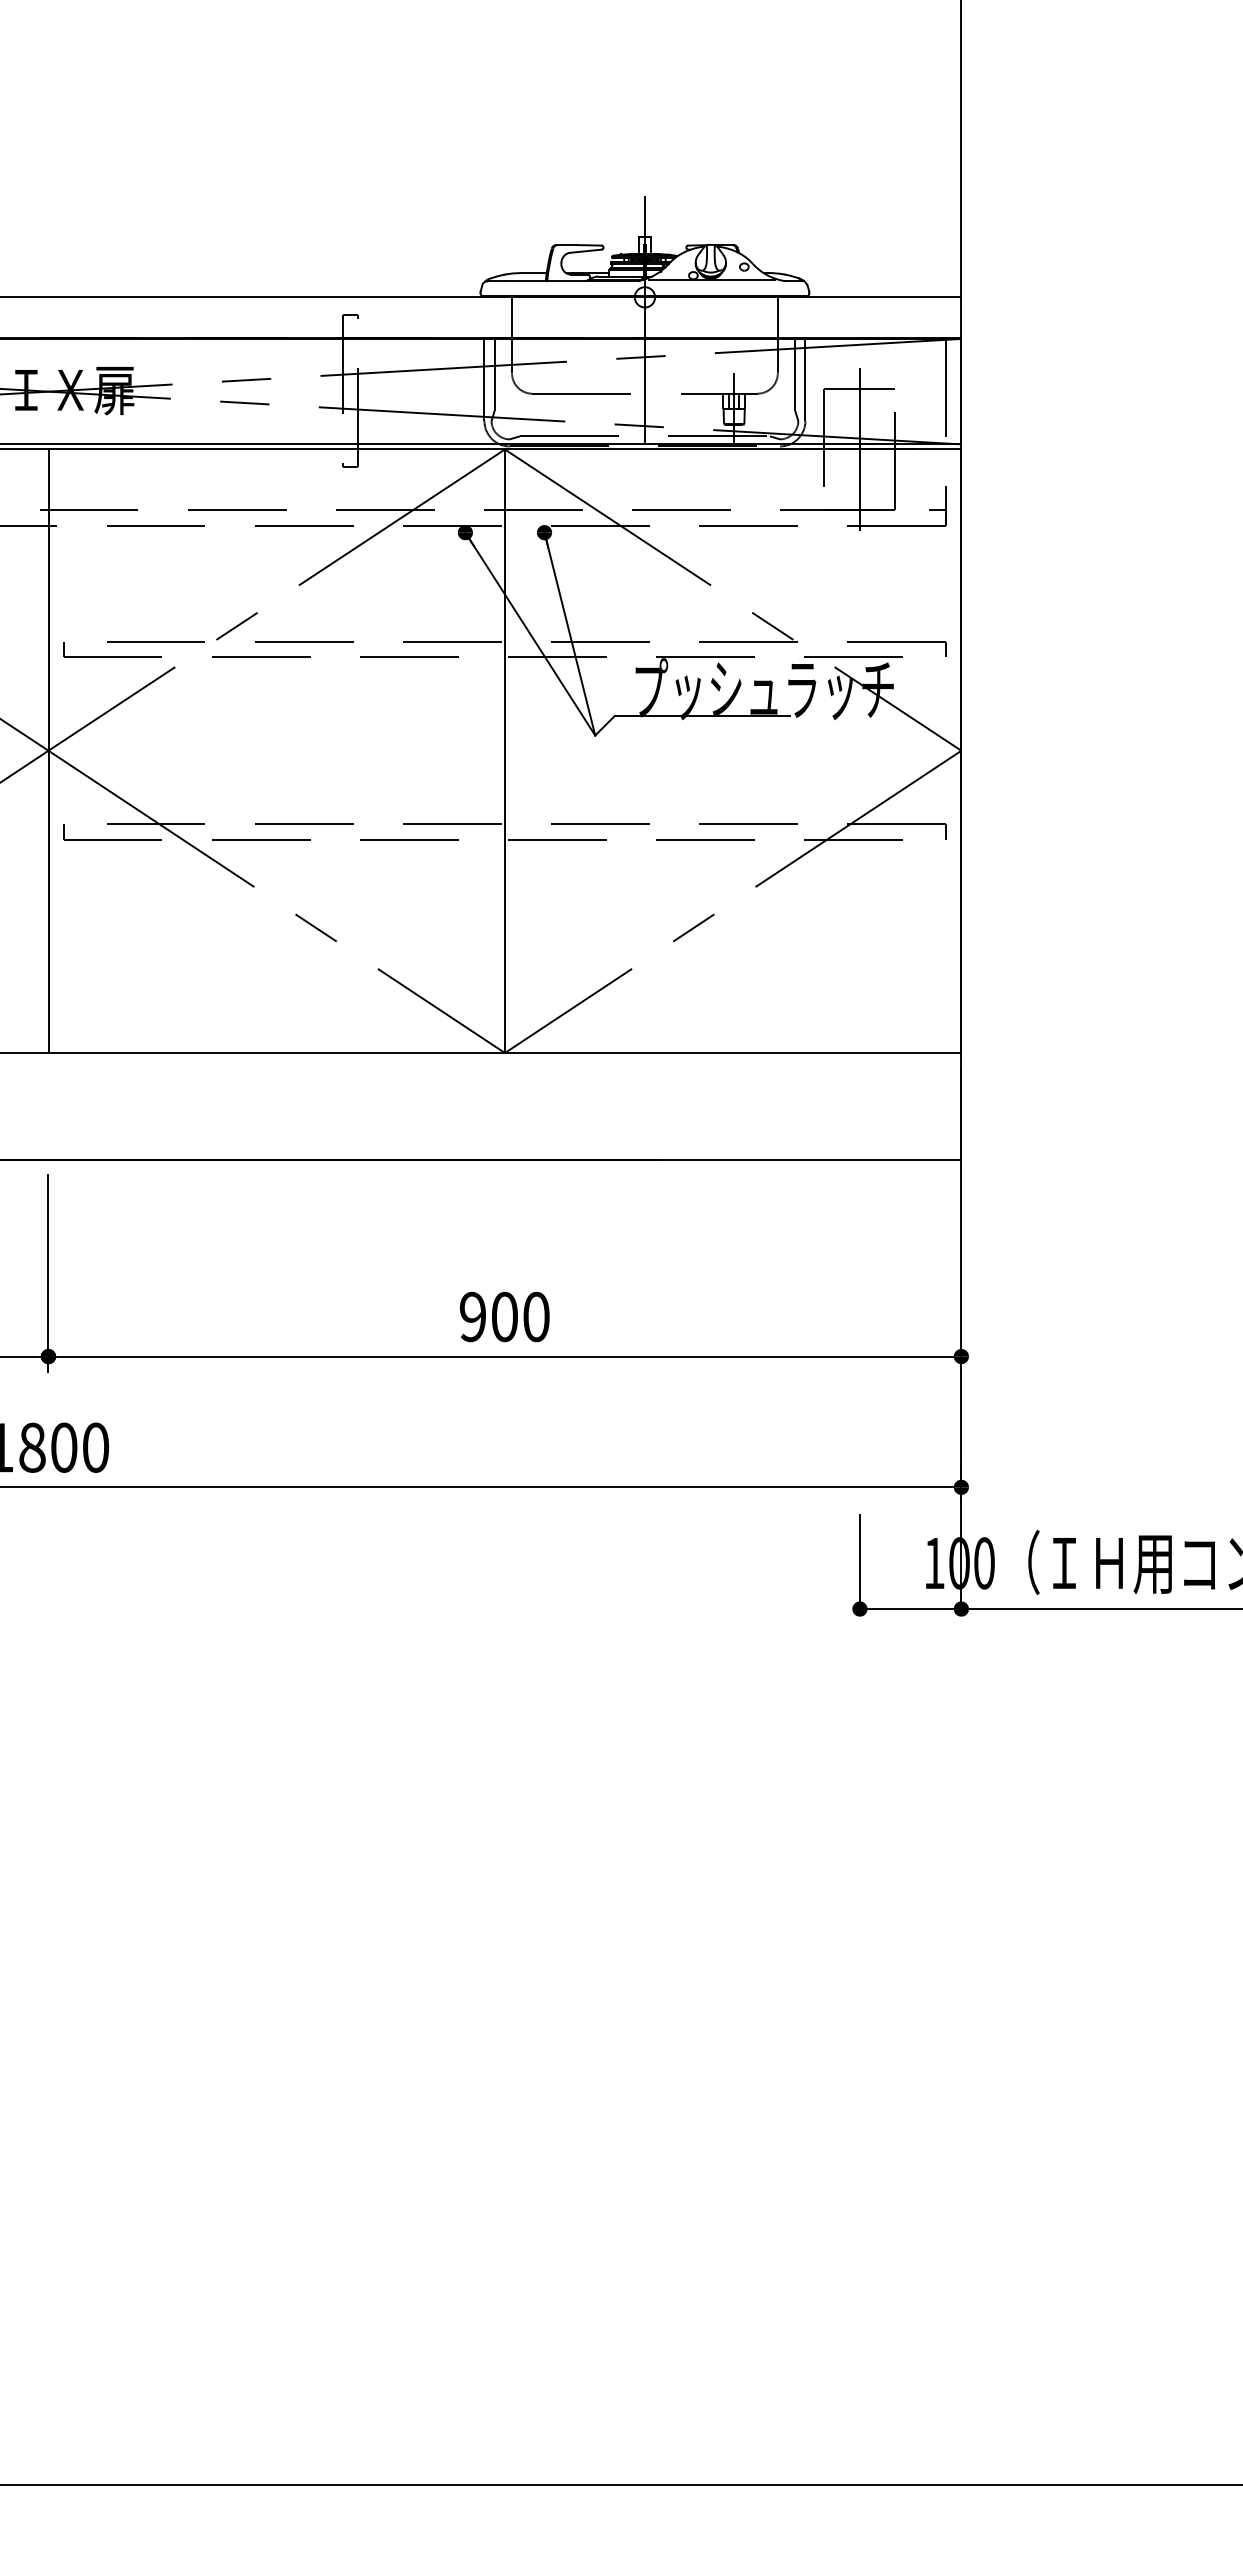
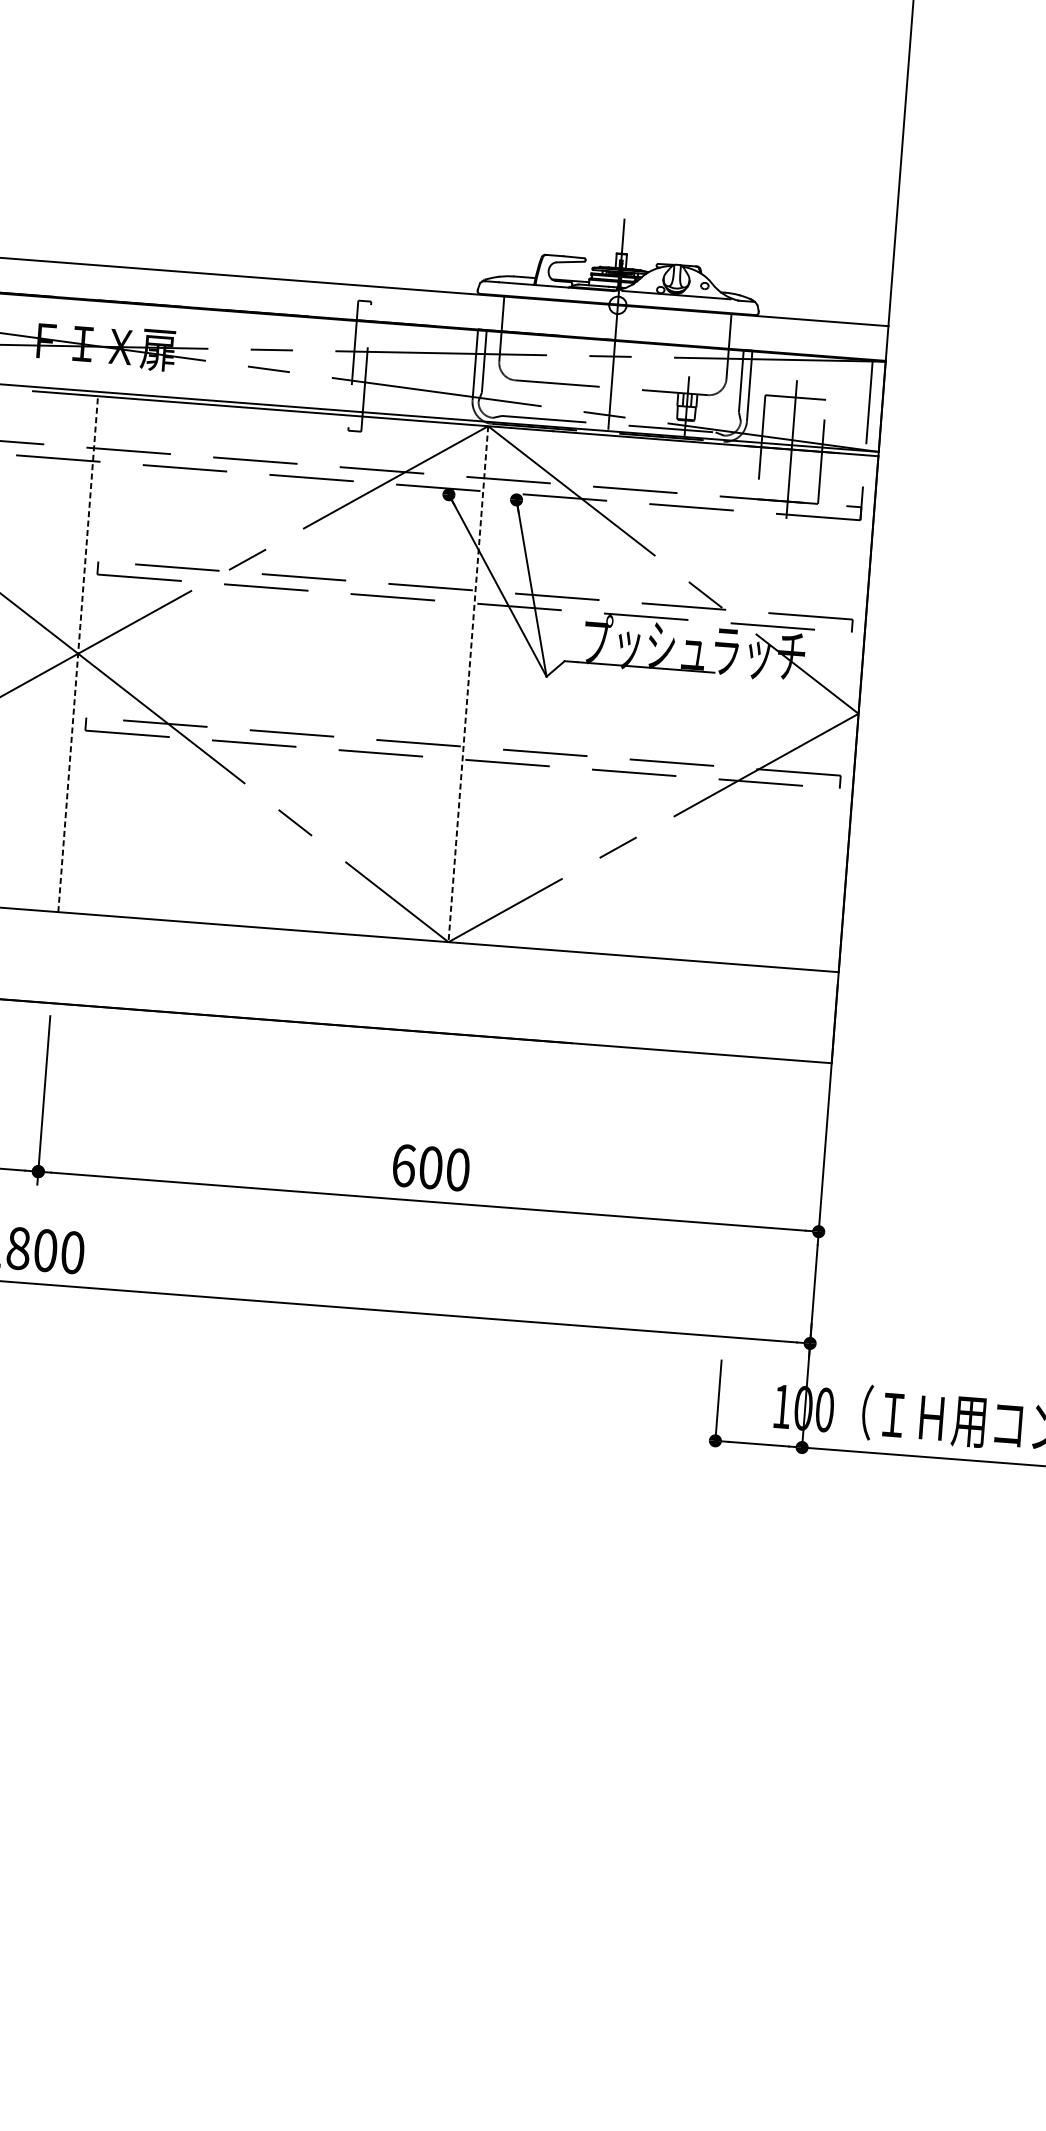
line: (48, 751) -> (78, 654), solid -> dashed
line: (504, 751) -> (467, 684), solid -> dashed
text: (473, 1316) -> (404, 1165), 900 -> 600

